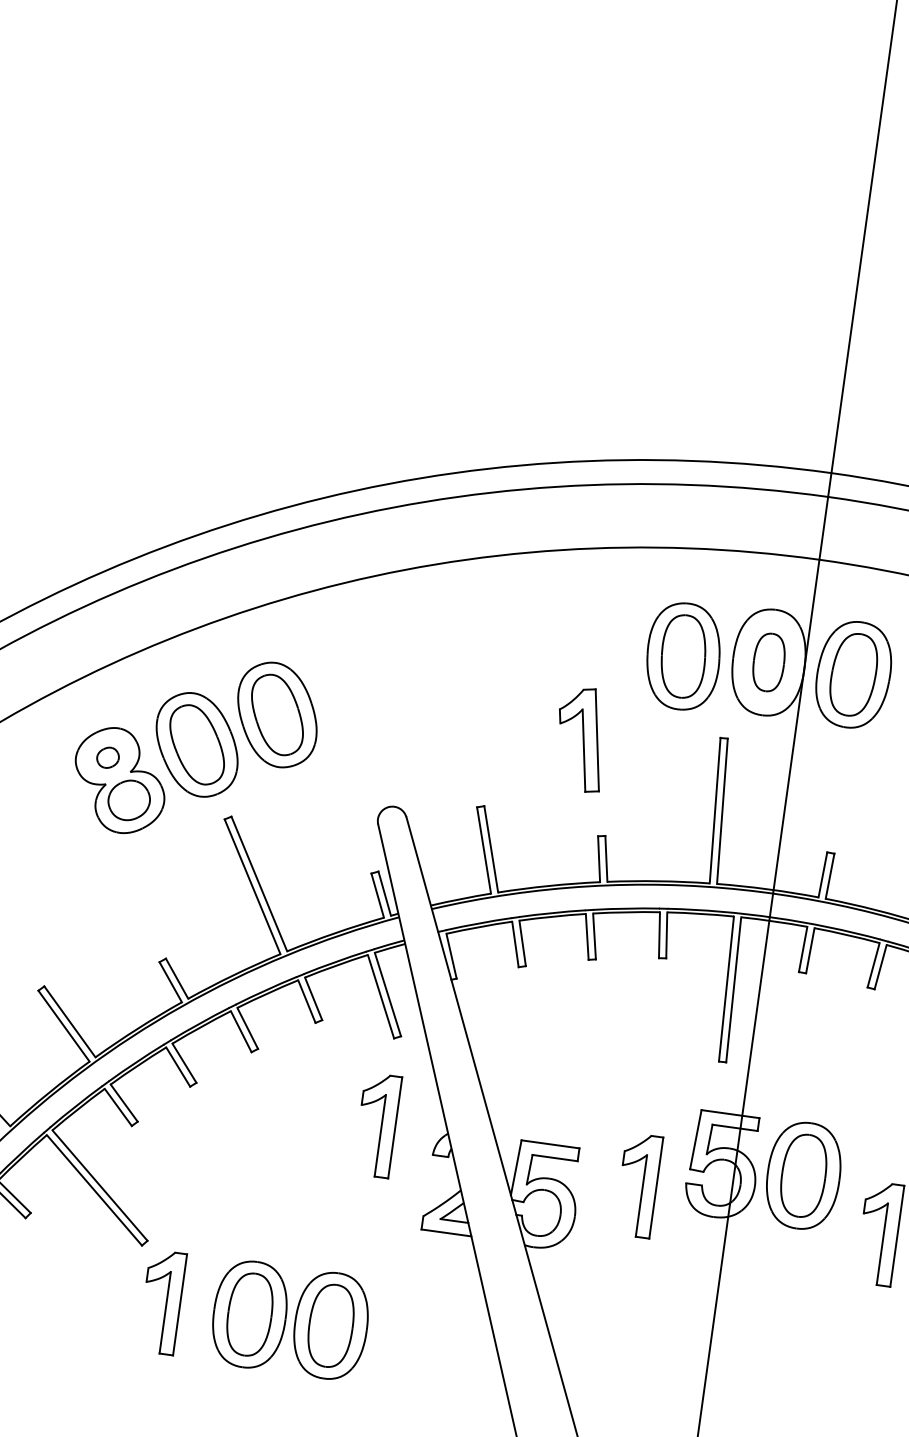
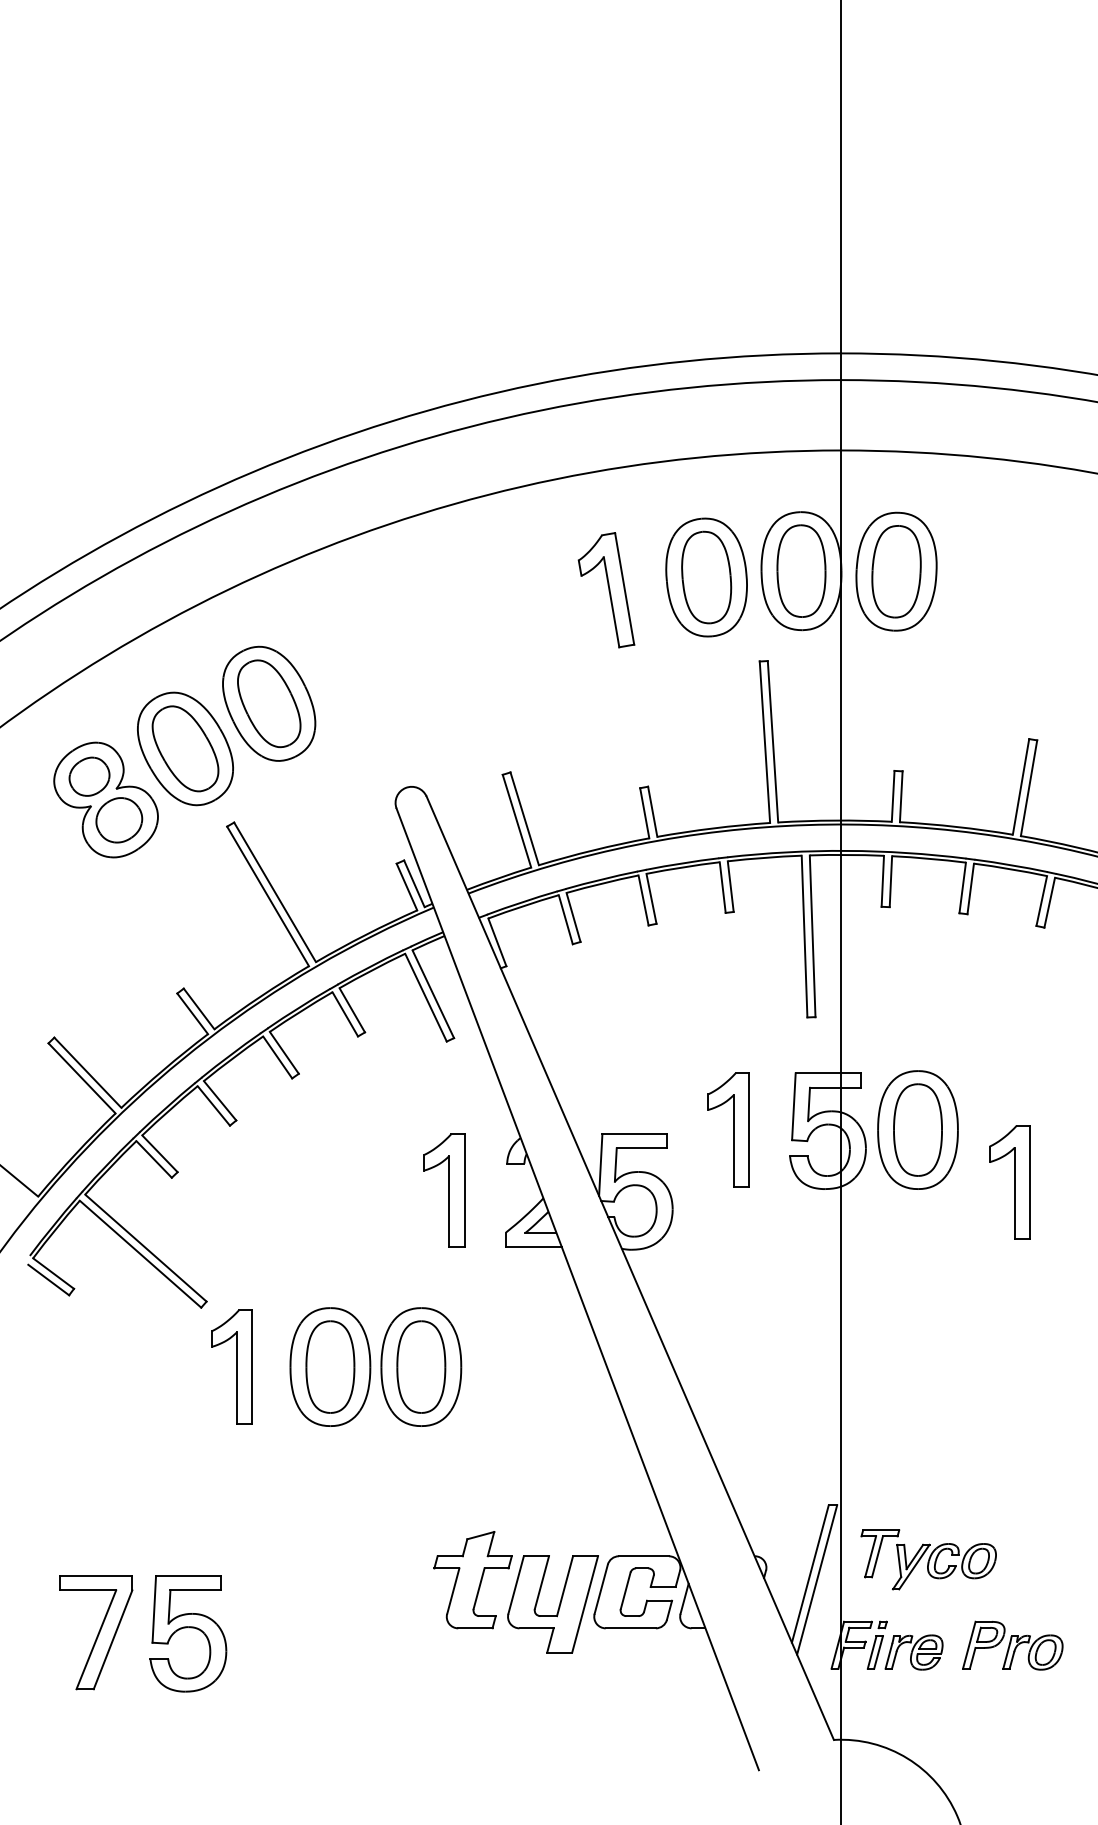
part: (769, 661) -> (801, 570), size x1.43
part: (580, 739) -> (606, 590), moved
part: (108, 757) -> (89, 776), size x1.67
part: (377, 1125) -> (444, 1190), moved
part: (638, 1185) -> (728, 1129), moved

